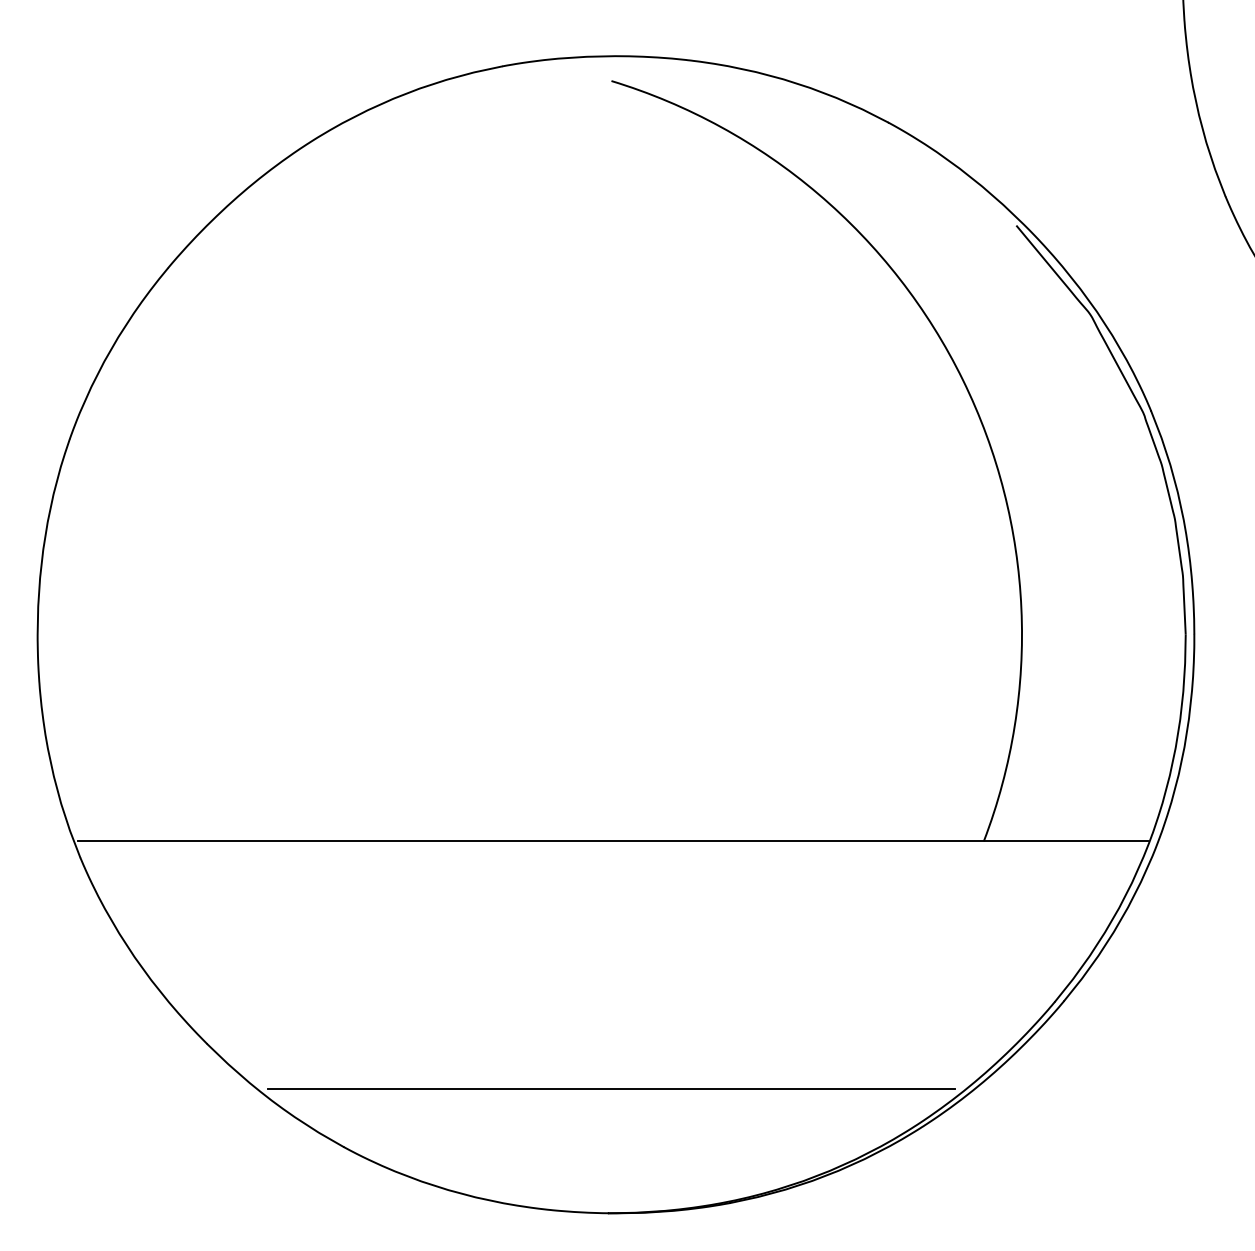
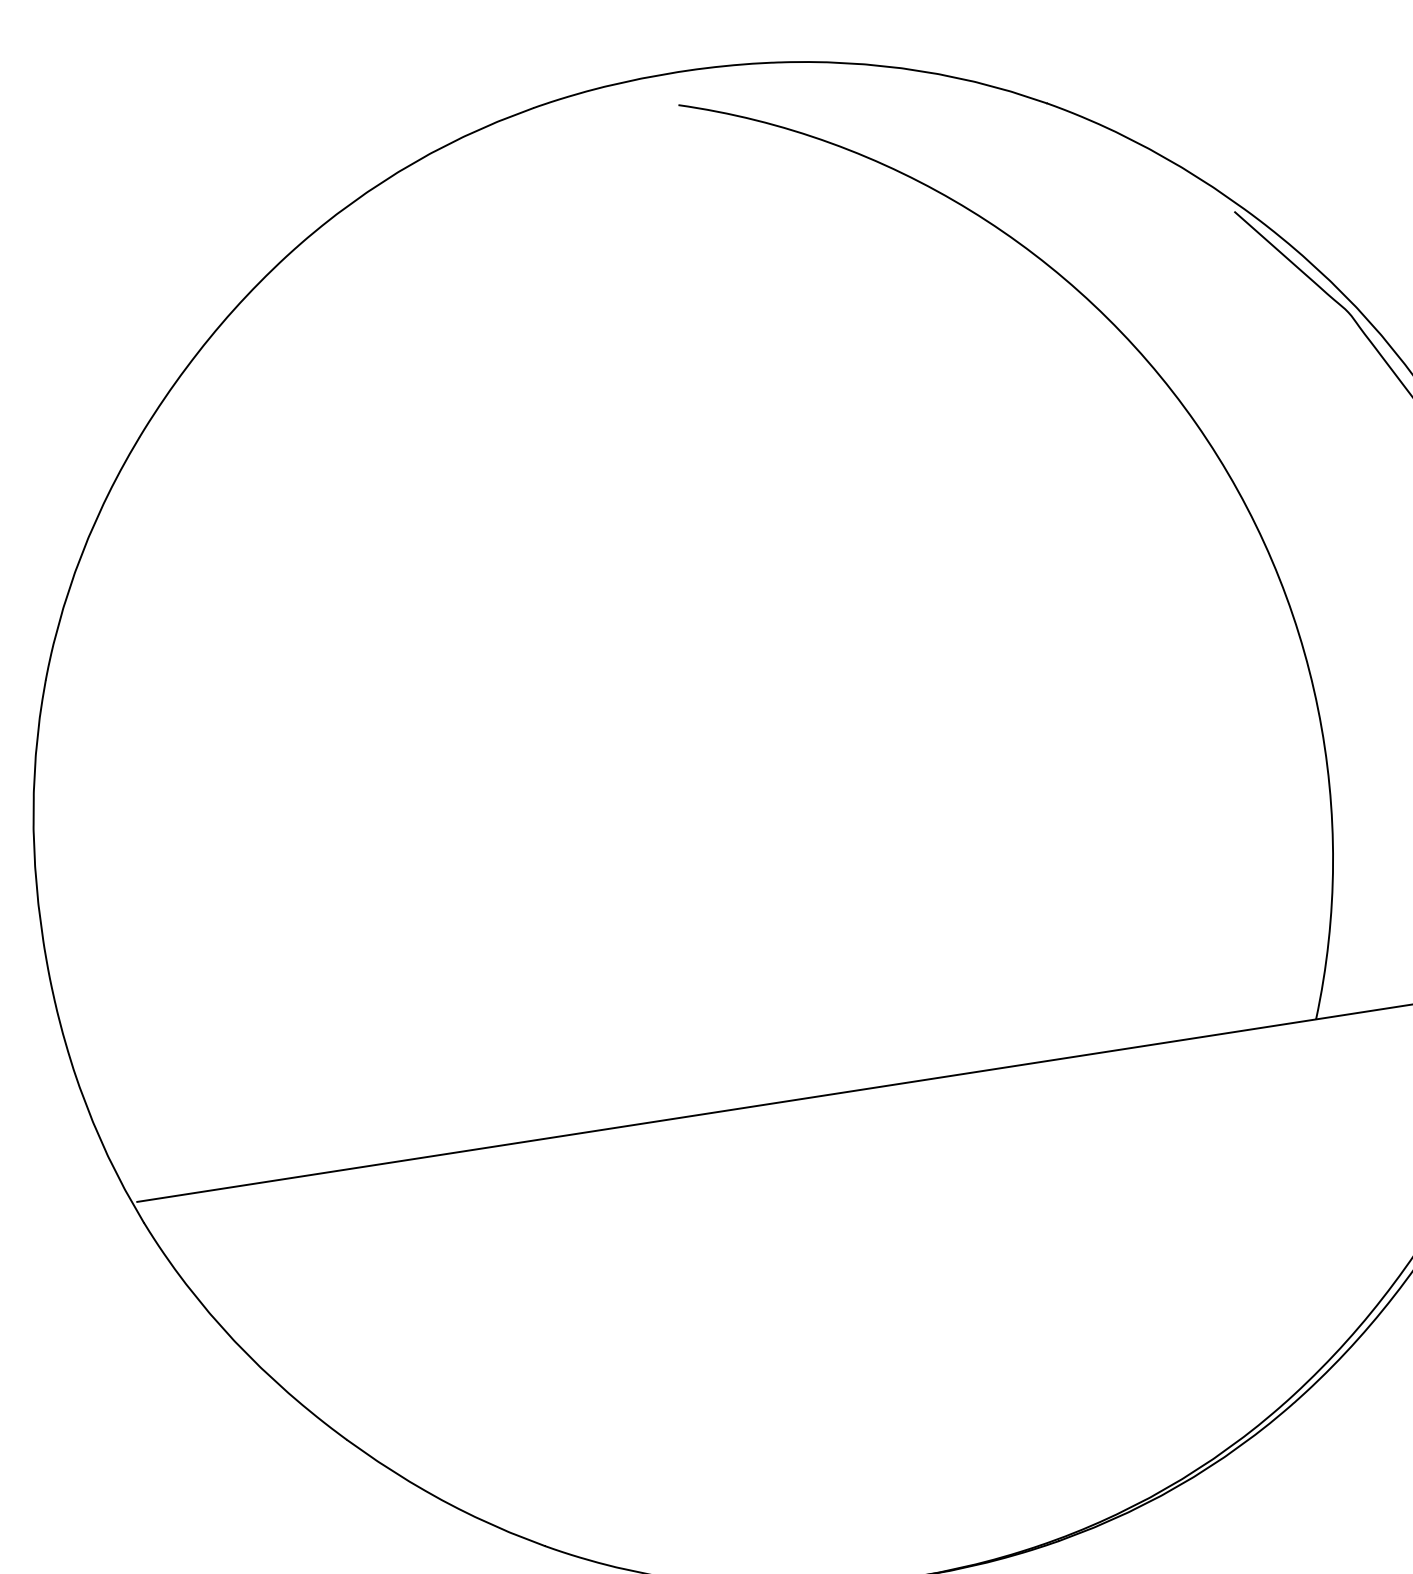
line: (611, 1089) -> (881, 1417), removed

